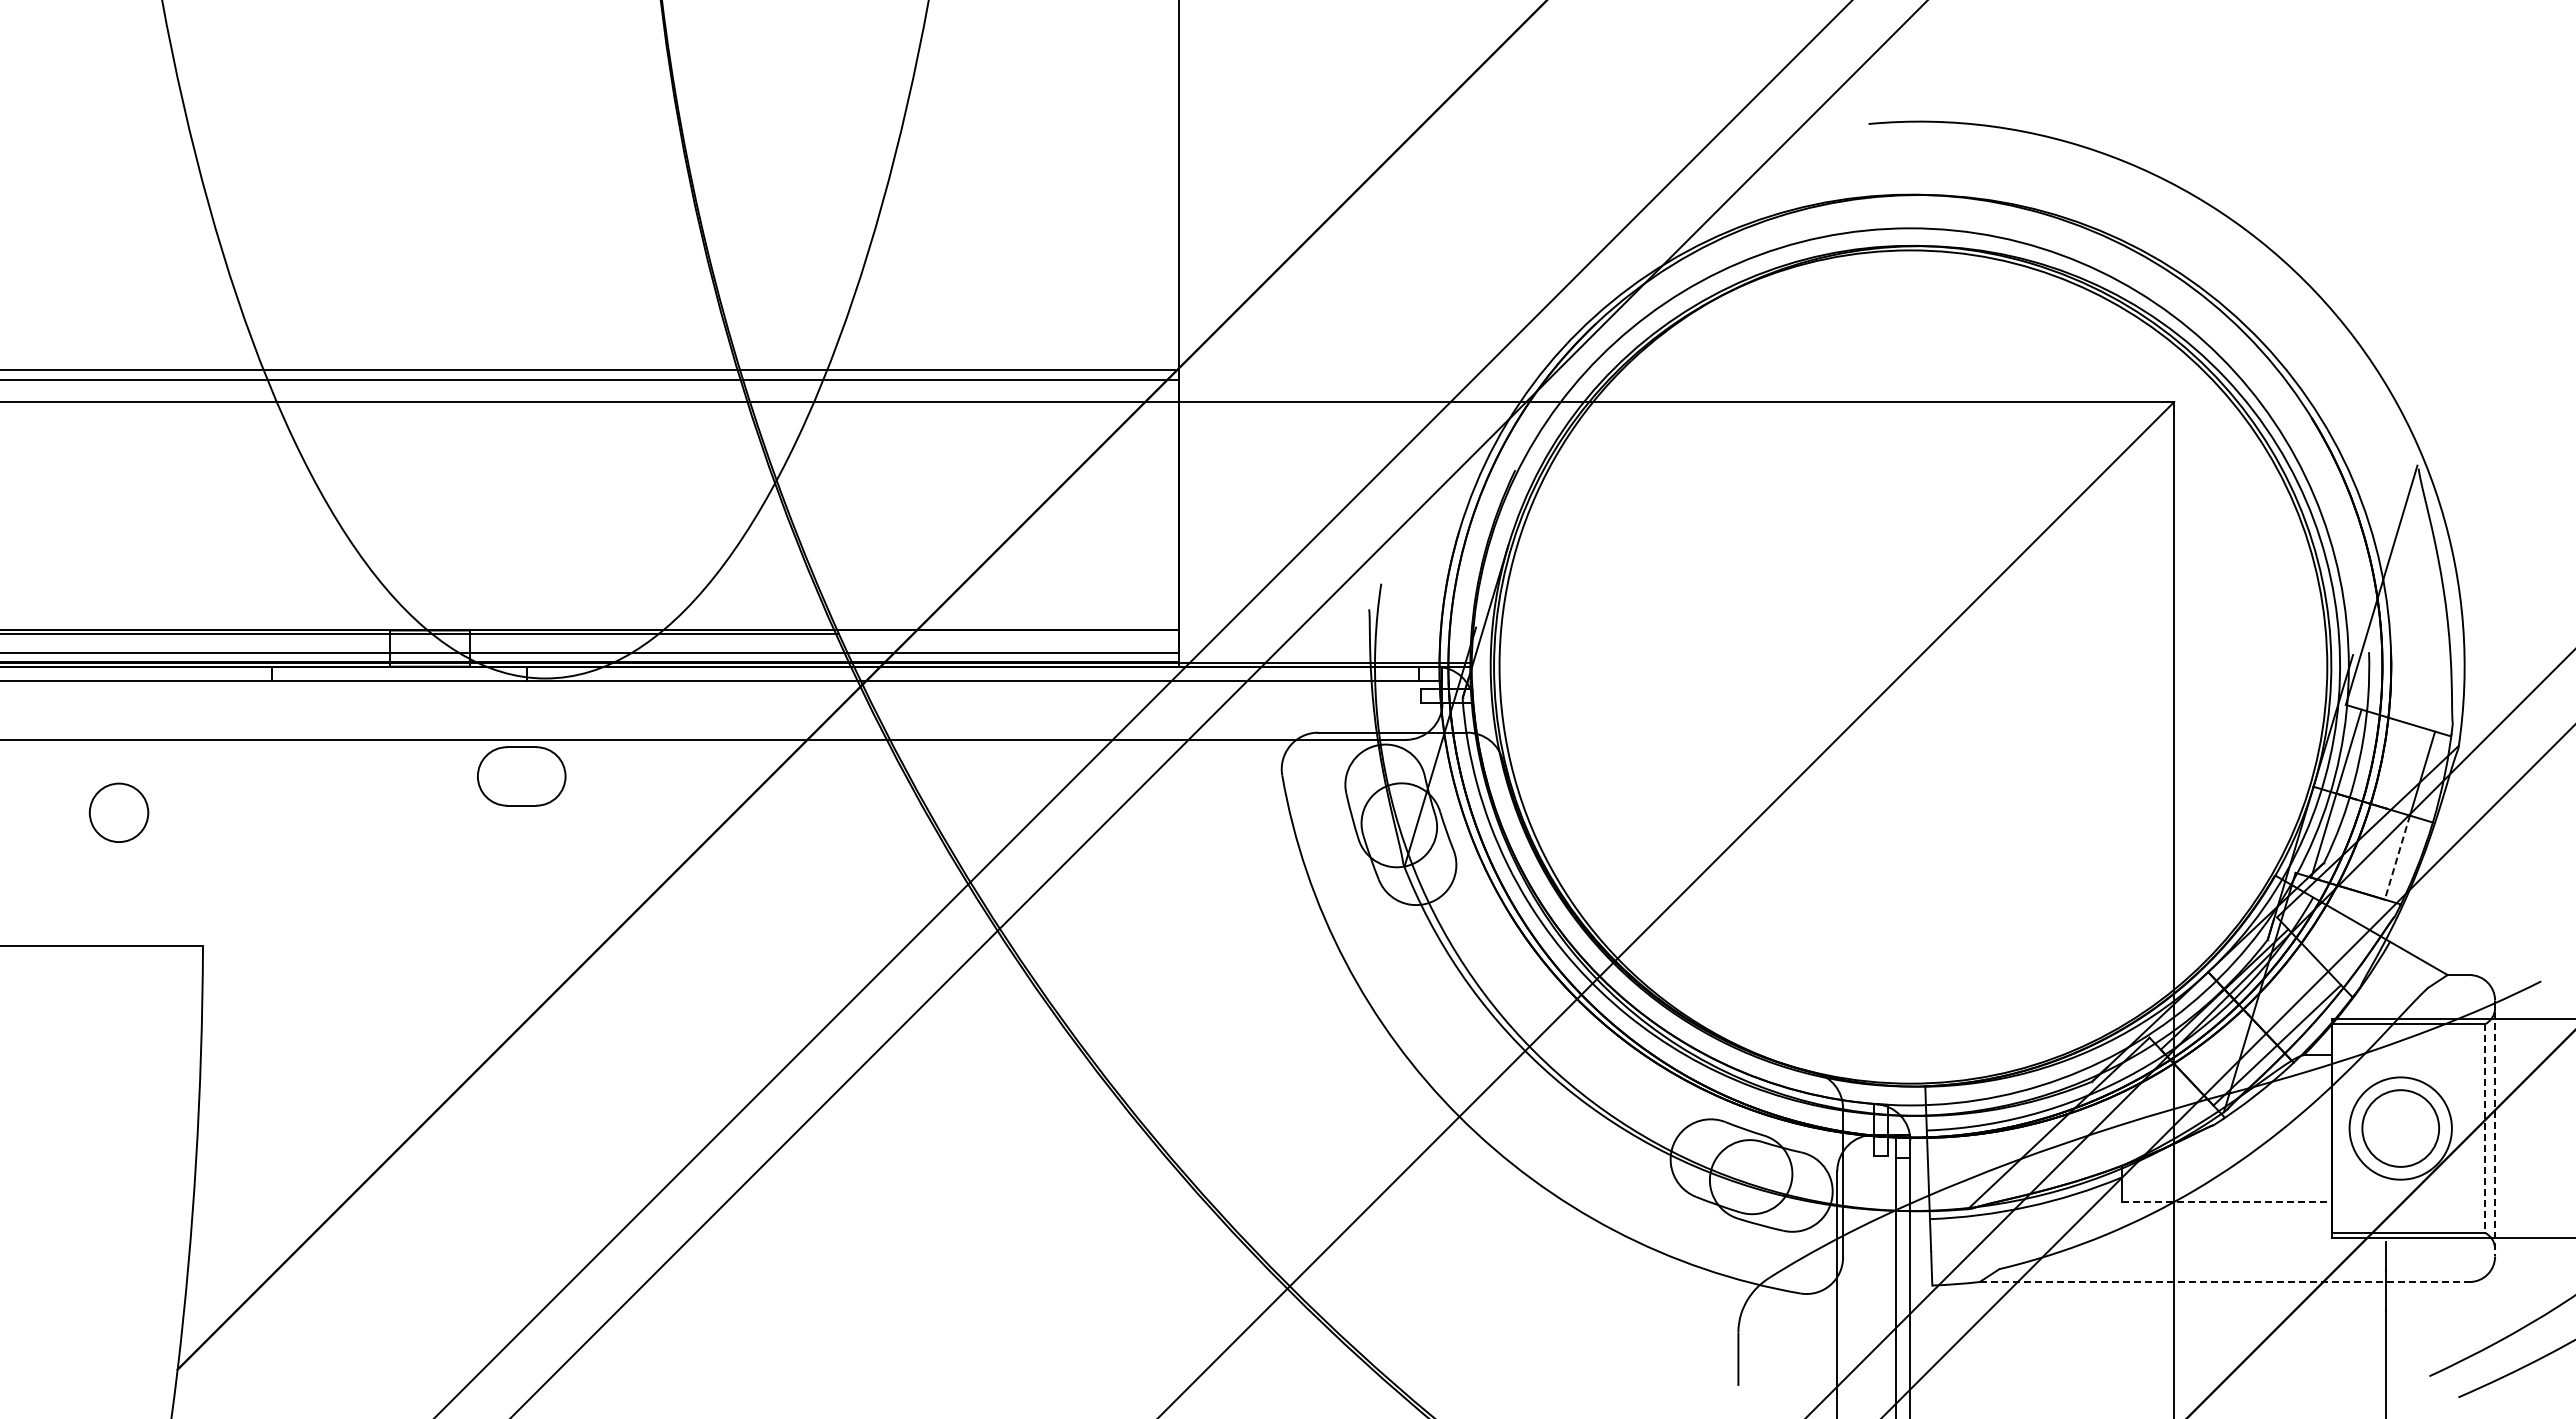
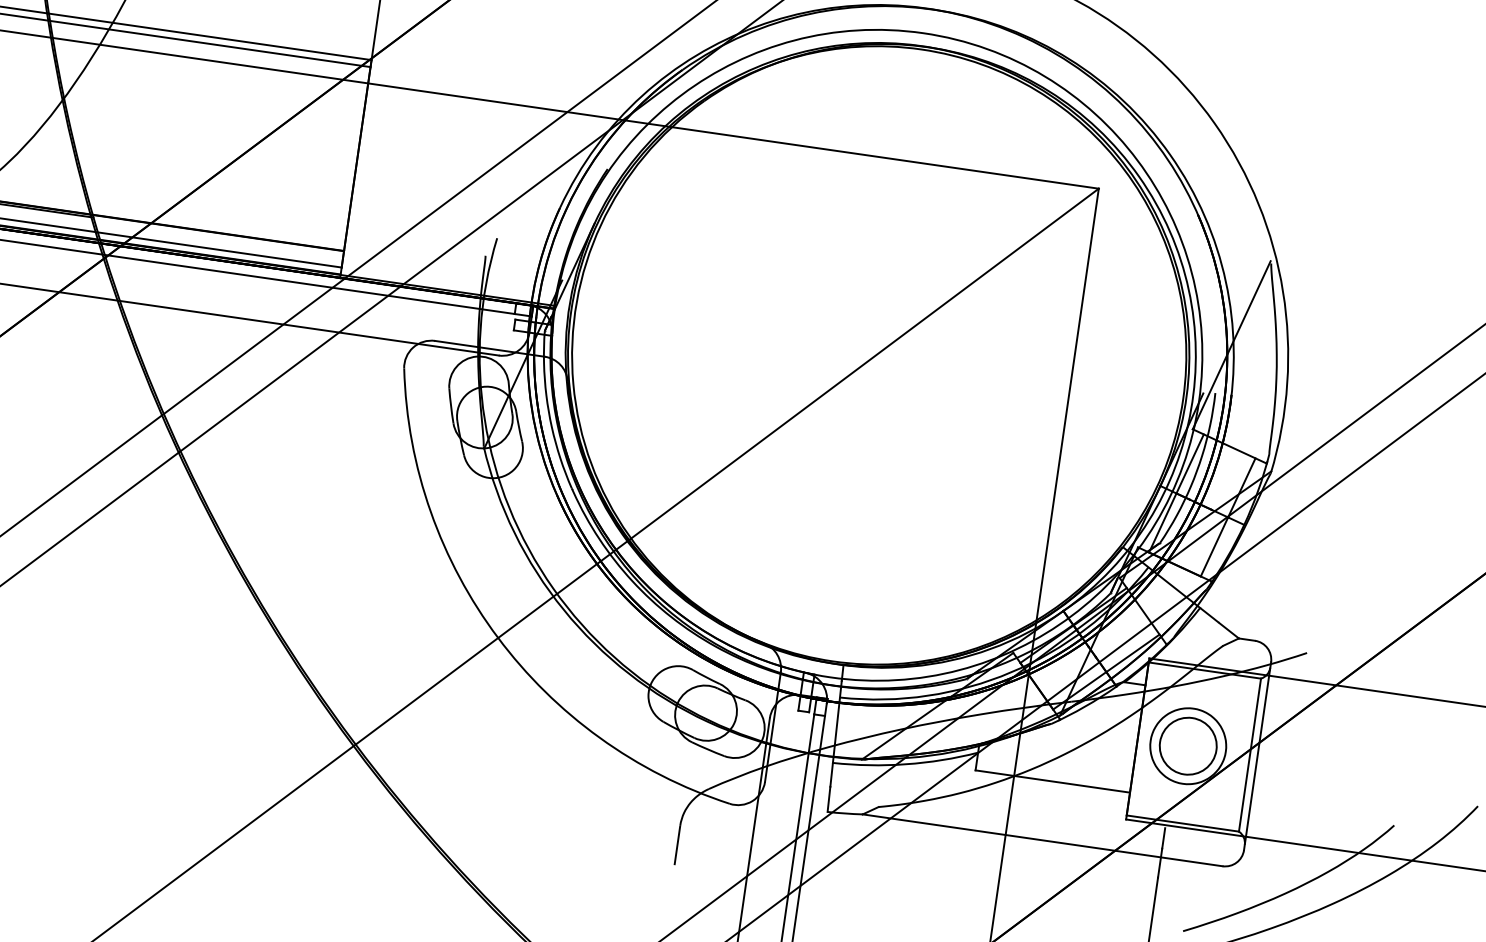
line: (2397, 857) -> (1214, 546), dashed -> solid
line: (2495, 1128) -> (1257, 756), dashed -> solid
line: (2484, 1129) -> (1249, 755), dashed -> solid
line: (2227, 1201) -> (1053, 781), dashed -> solid
line: (2224, 1282) -> (1042, 840), dashed -> solid

